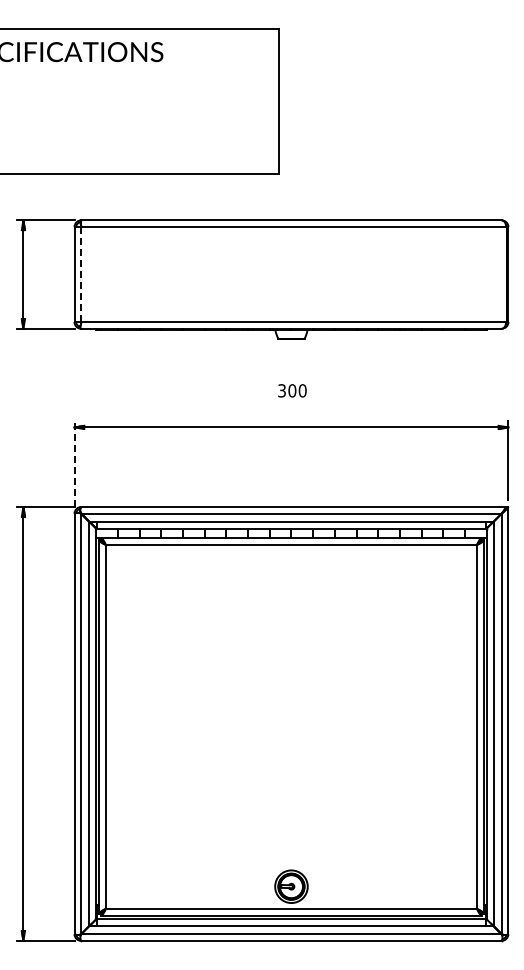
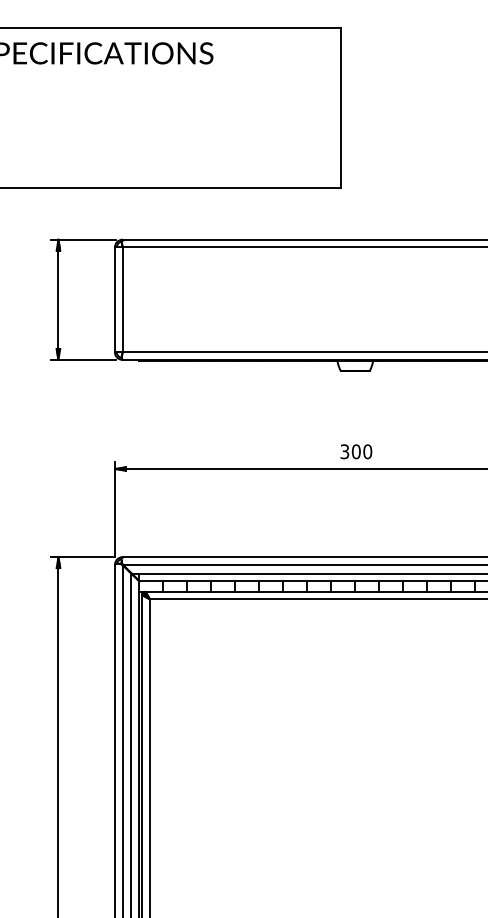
line: (81, 274) -> (122, 299), dashed -> solid
text: (292, 390) -> (356, 451), moved
line: (74, 463) -> (115, 509), dashed -> solid

